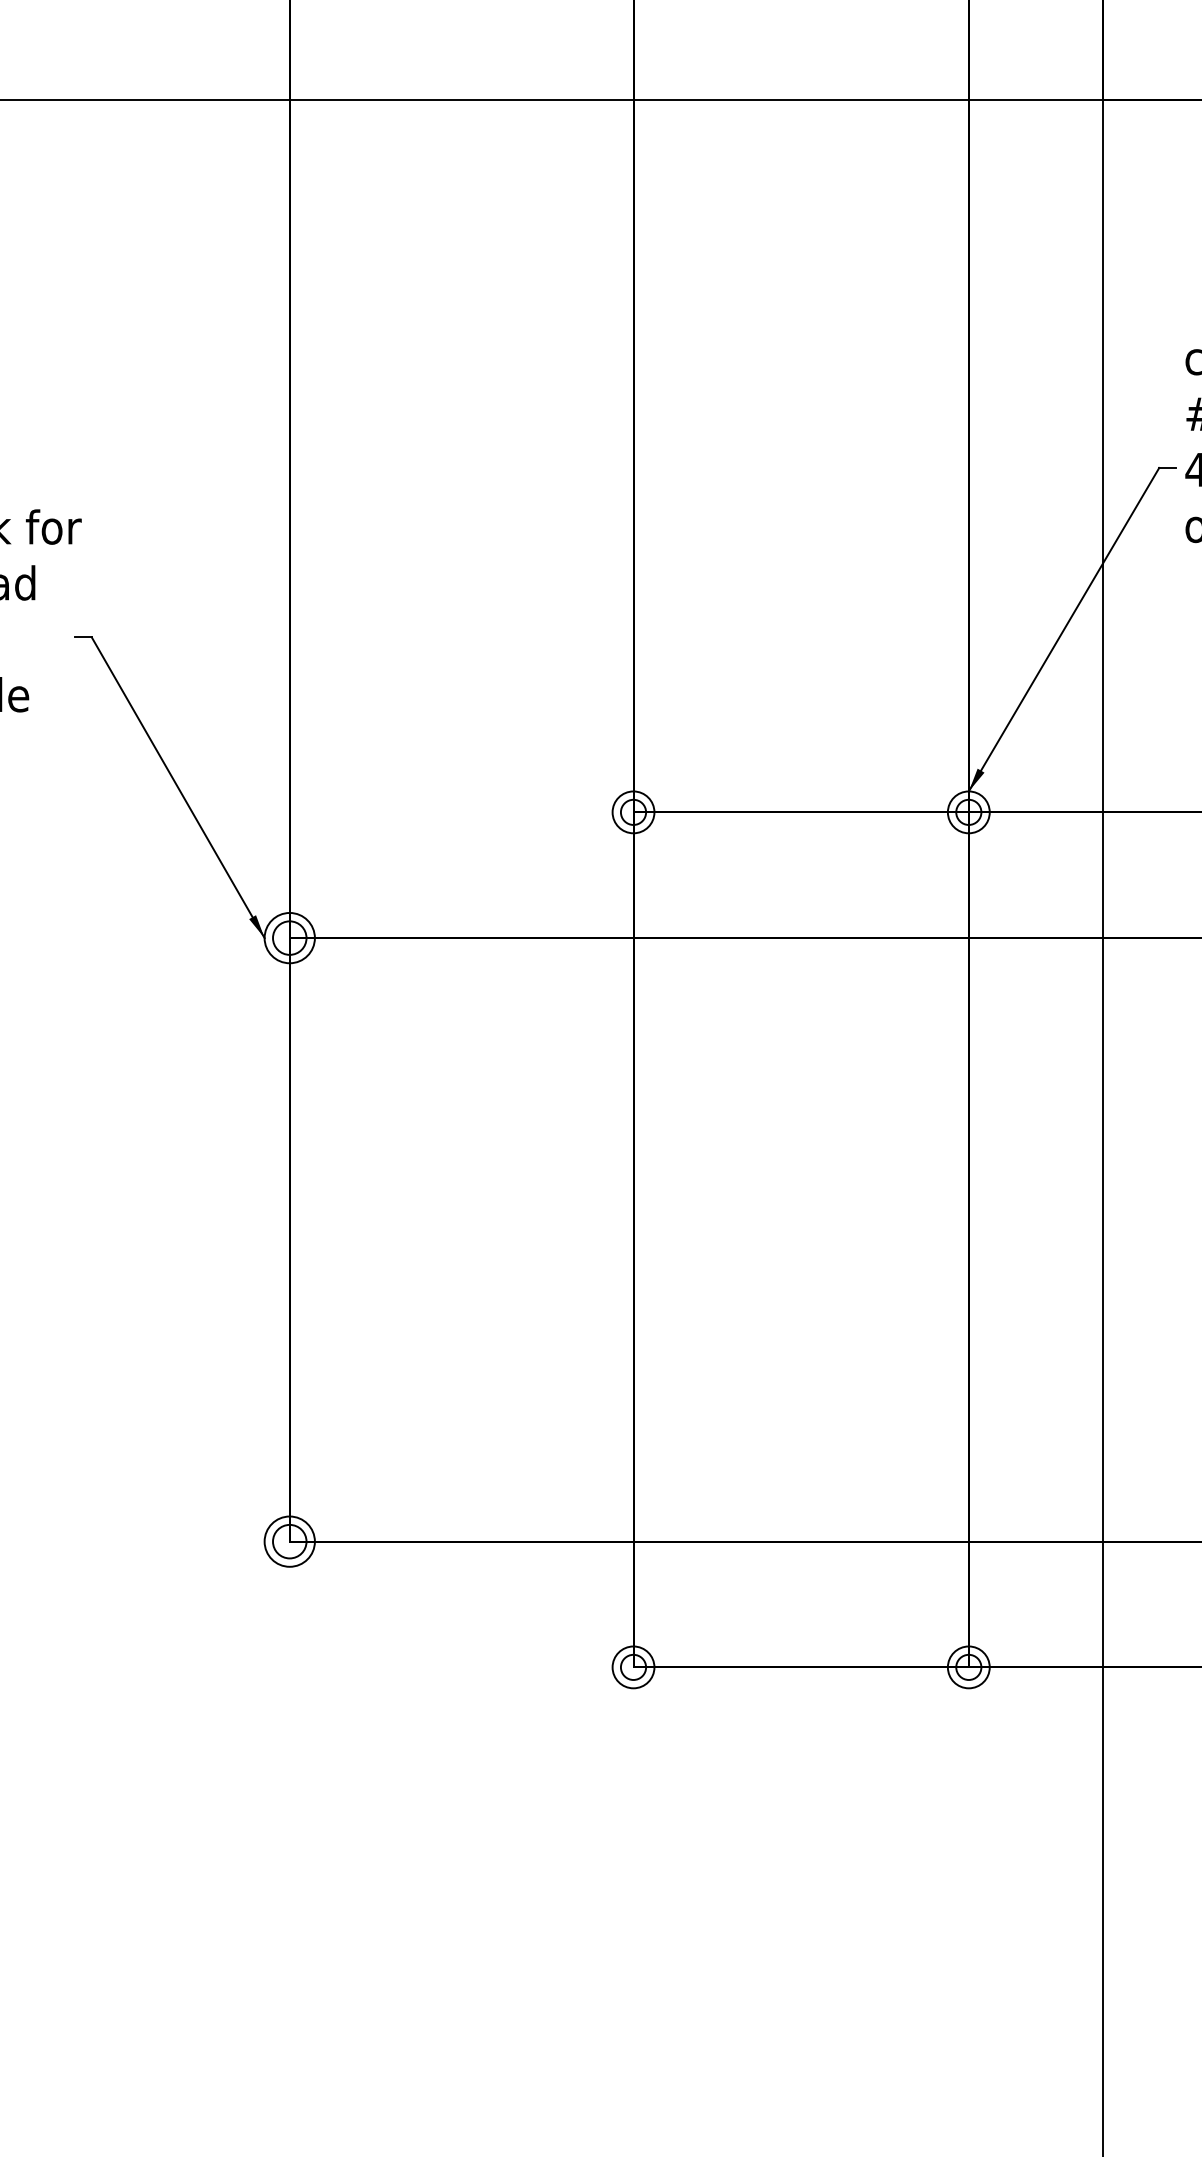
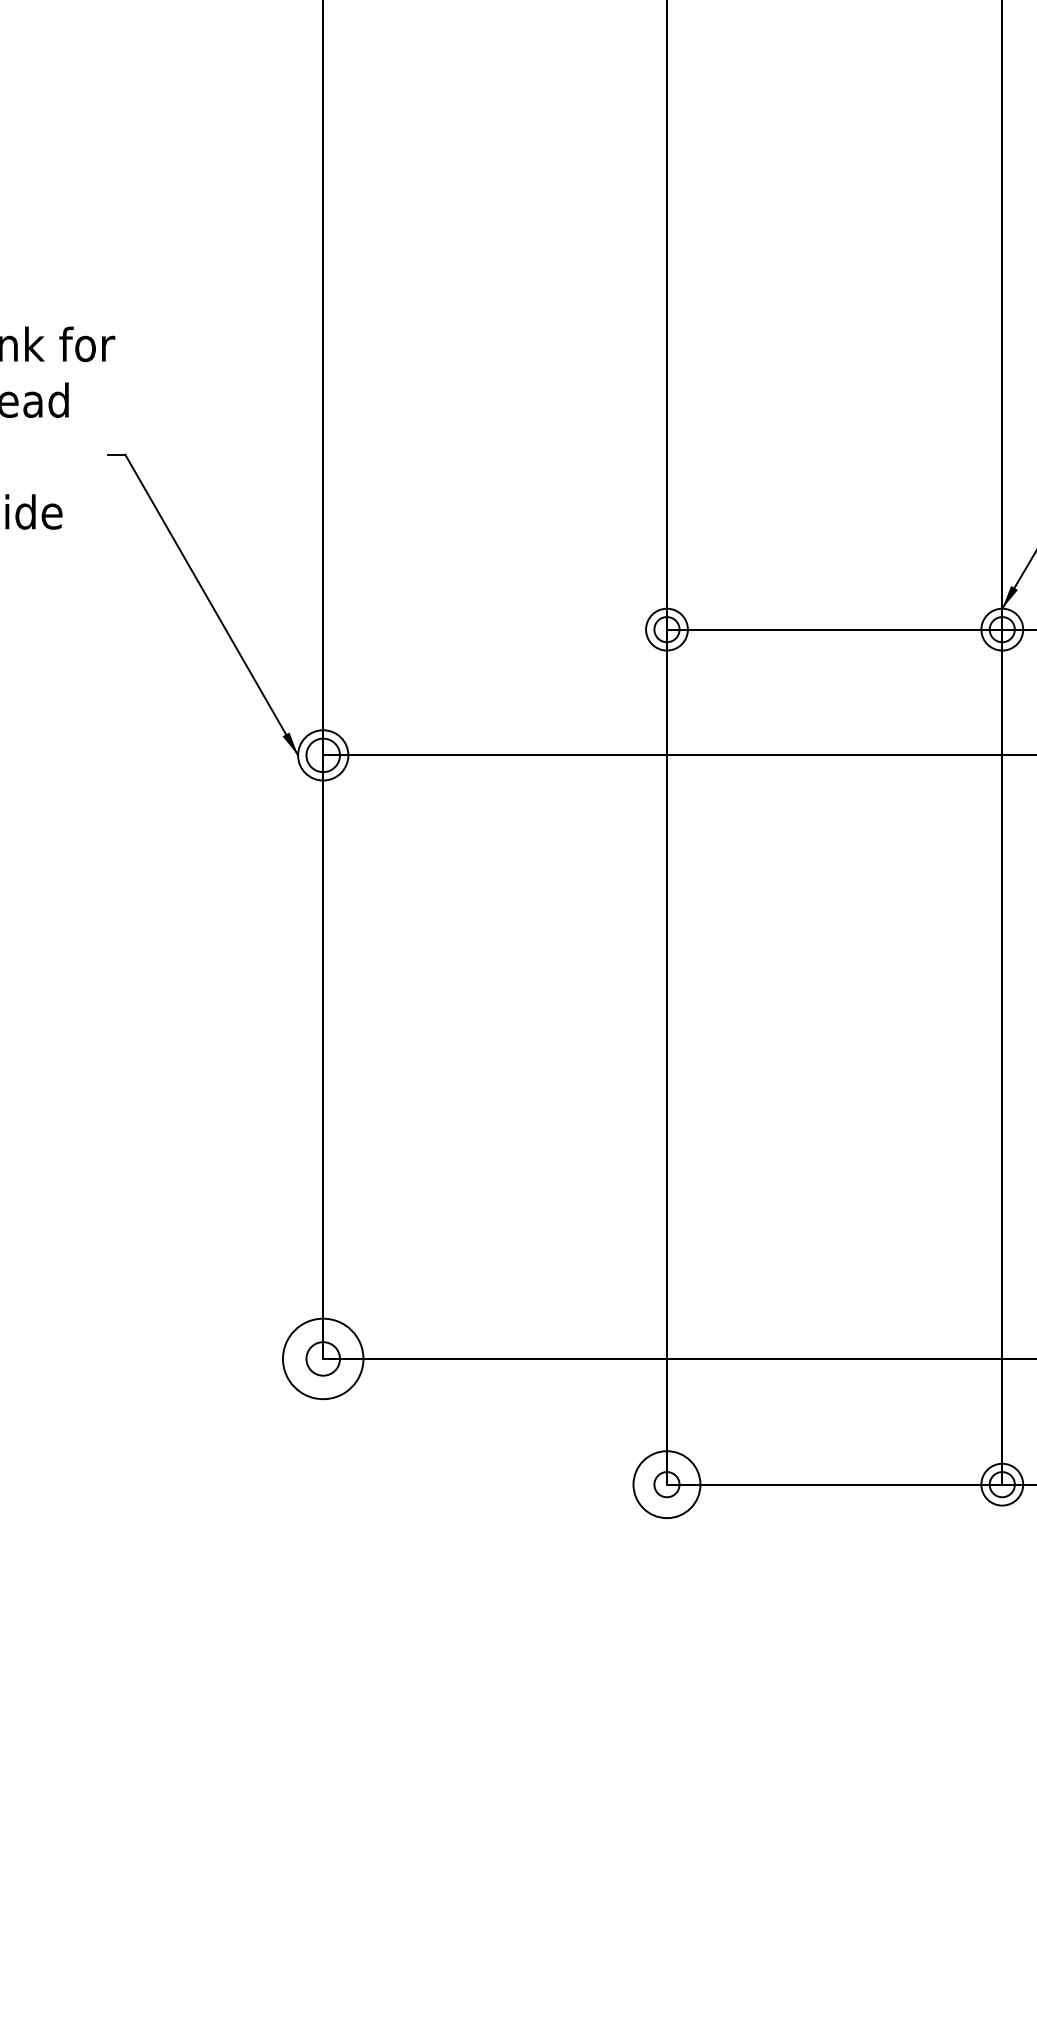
circle: (289, 1541) -> (322, 1358), size x1.6
circle: (633, 1667) -> (666, 1484), size x1.6

